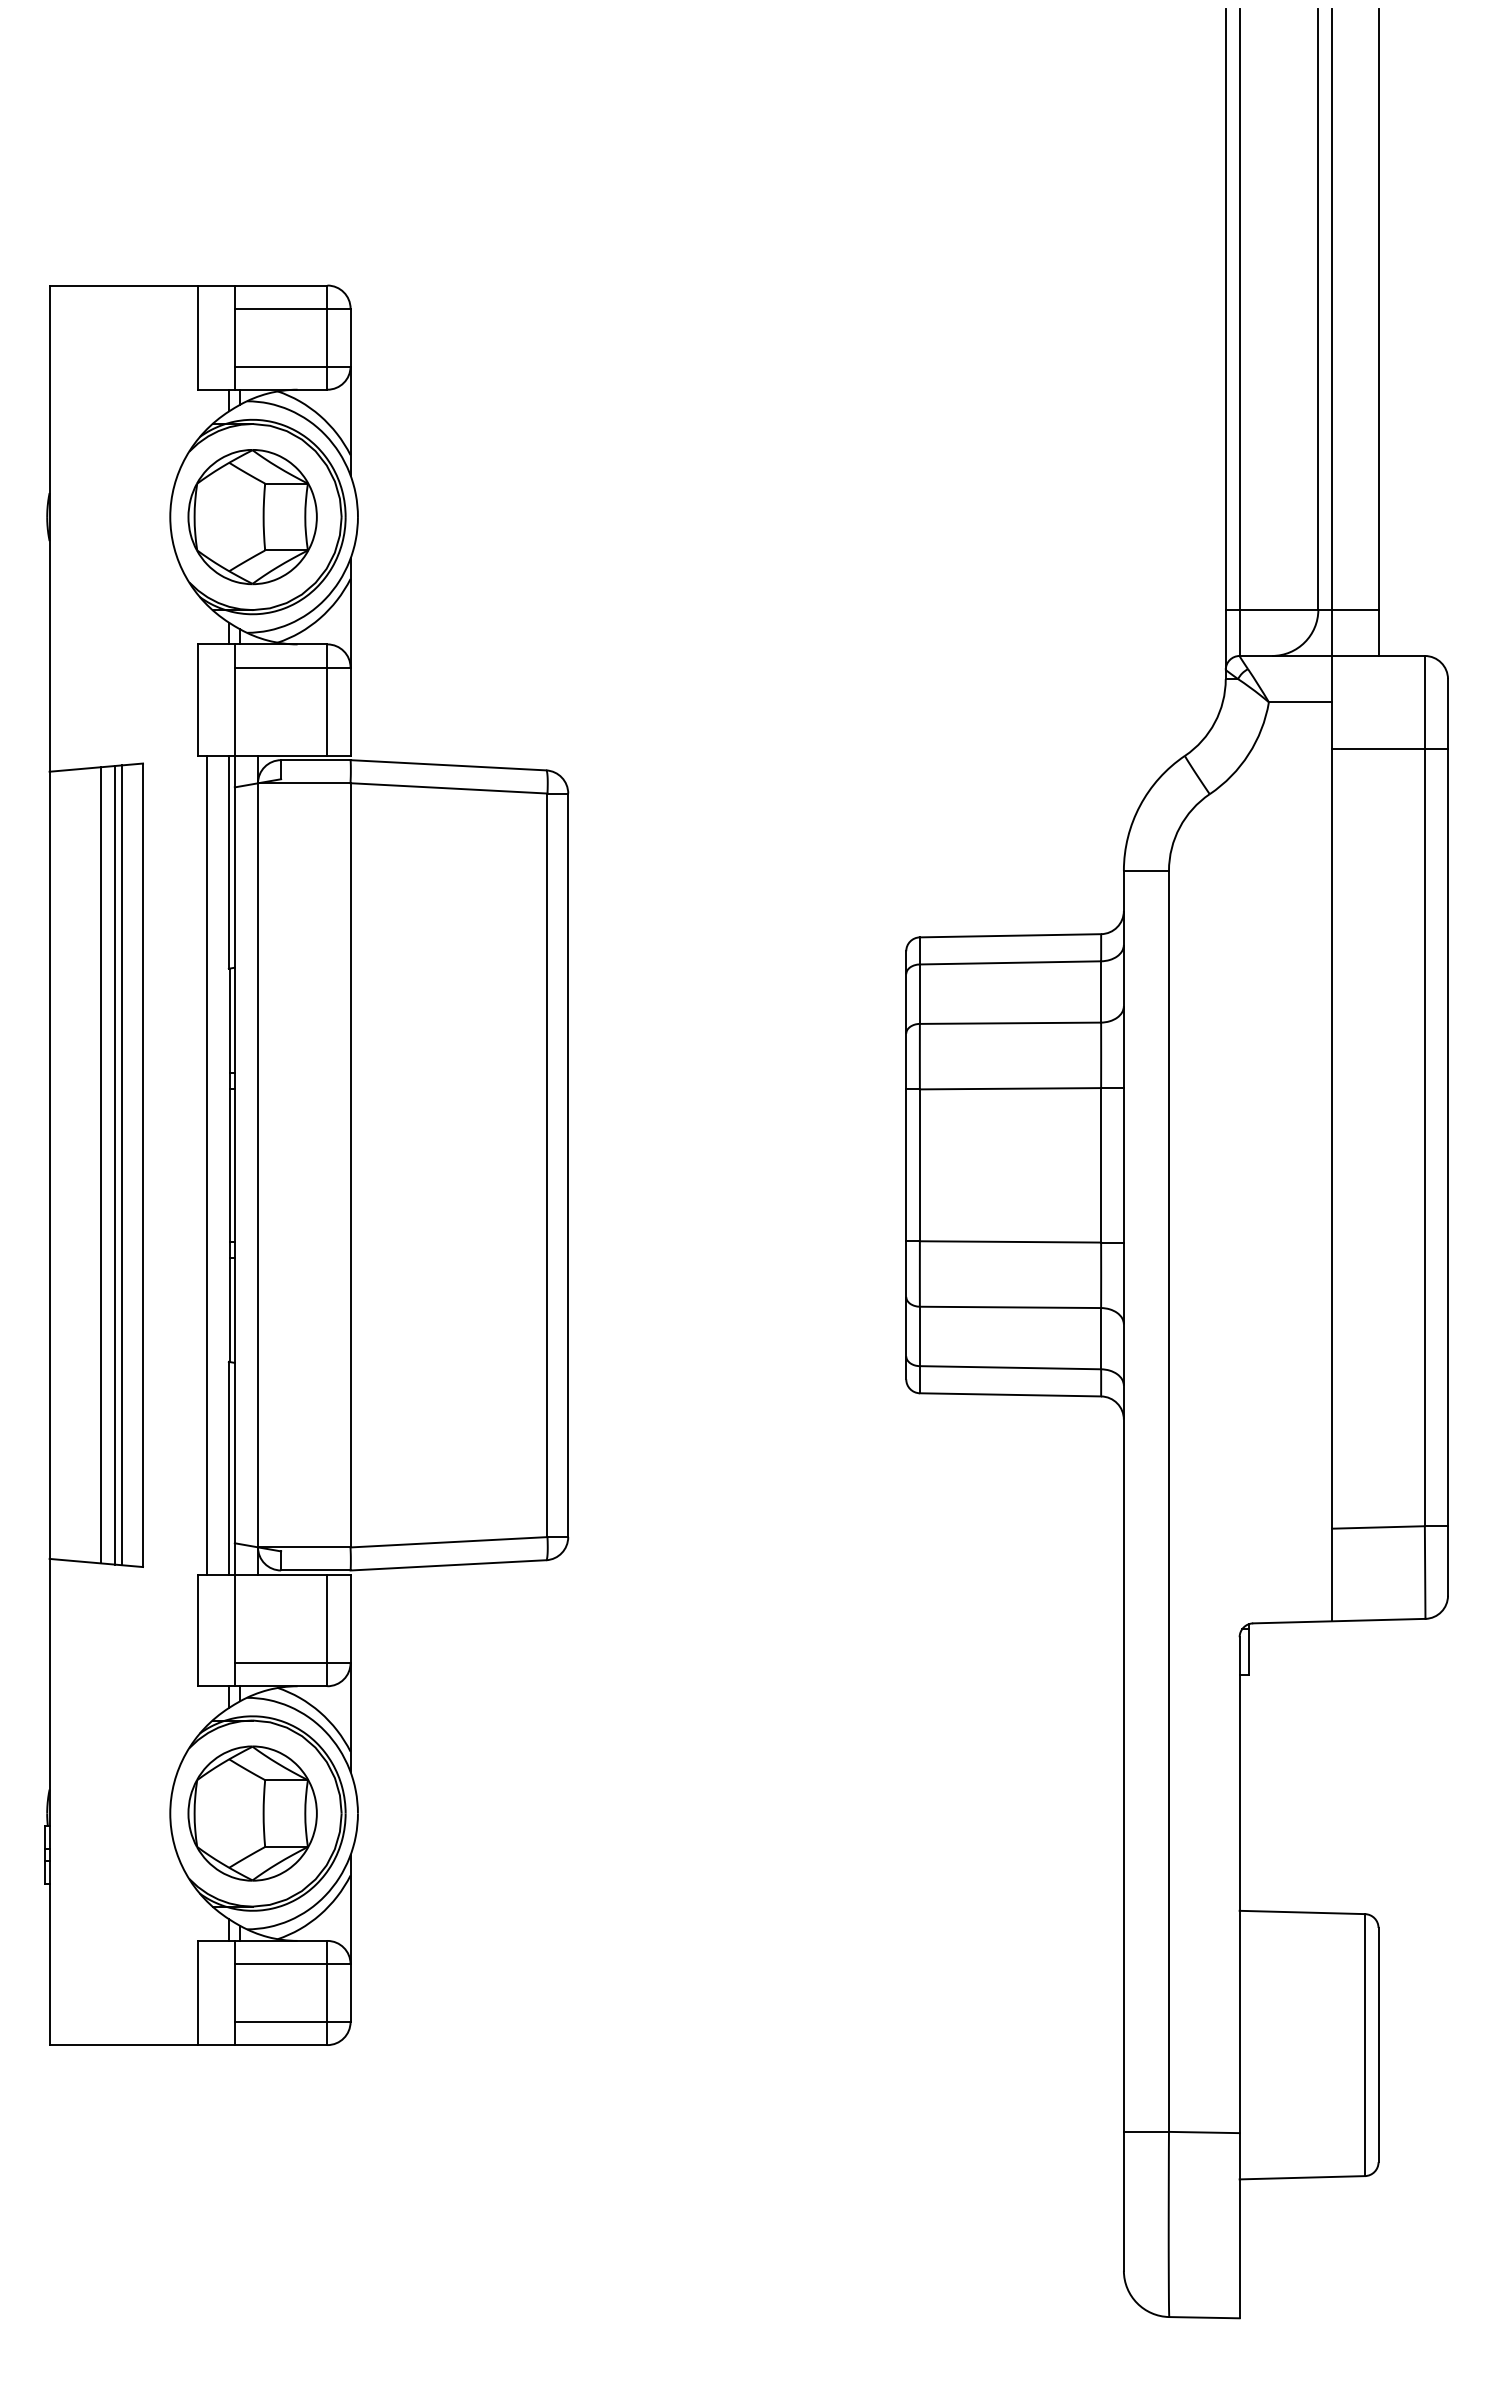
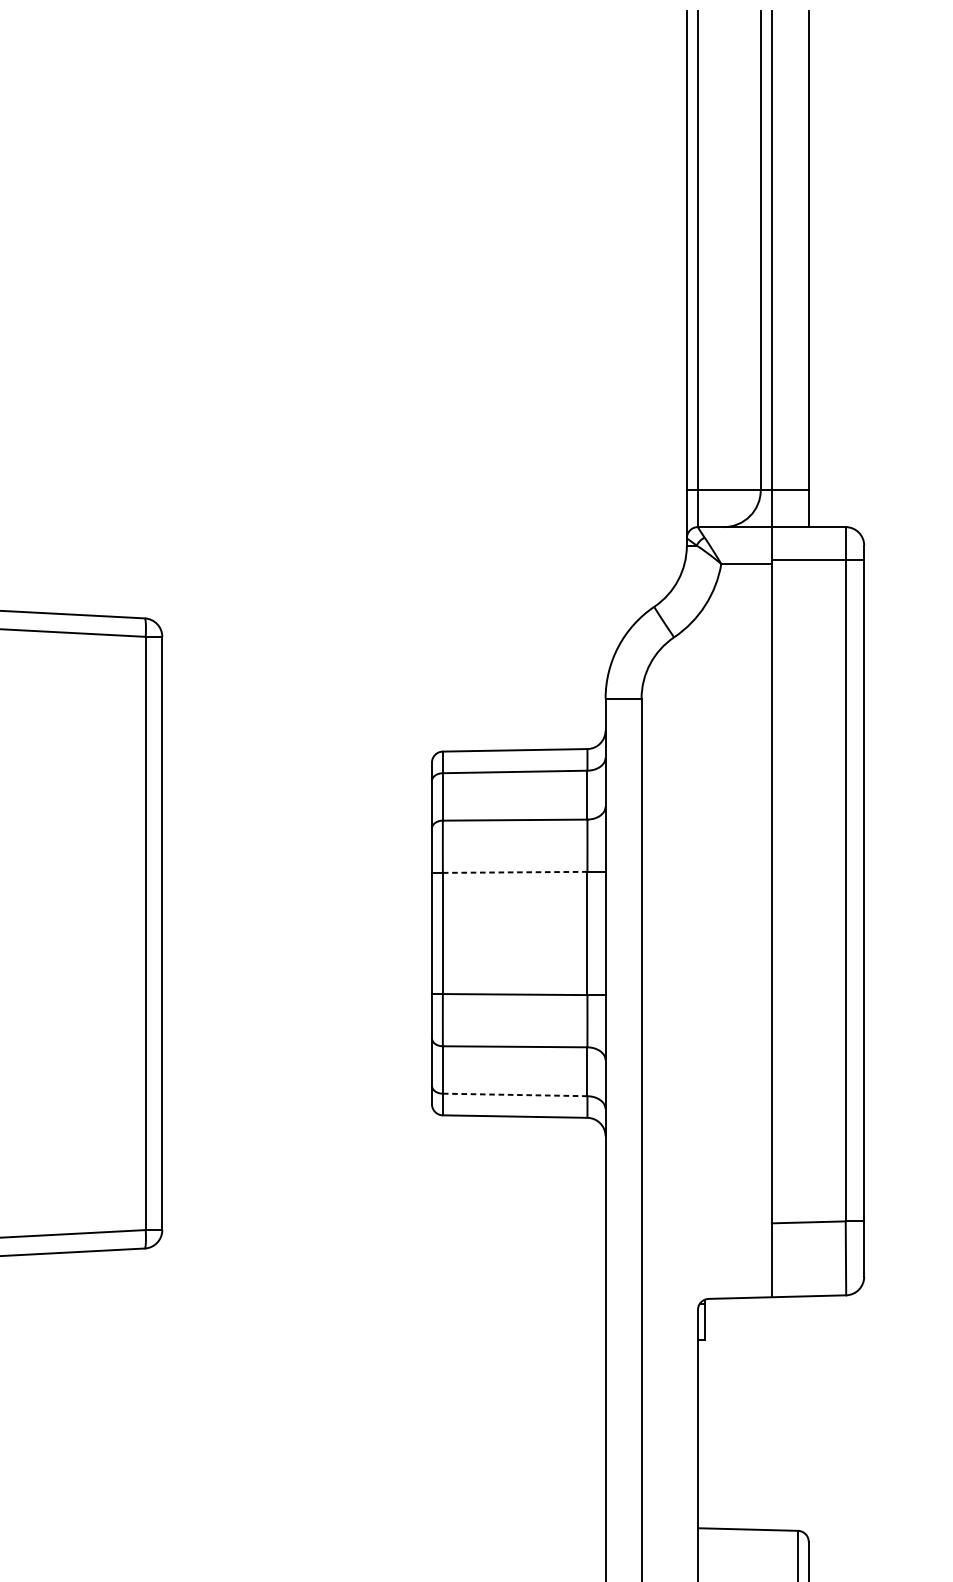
line: (1390, 748) -> (818, 560), moved
line: (1010, 1088) -> (515, 872), solid -> dashed
line: (1010, 1367) -> (515, 1094), solid -> dashed

